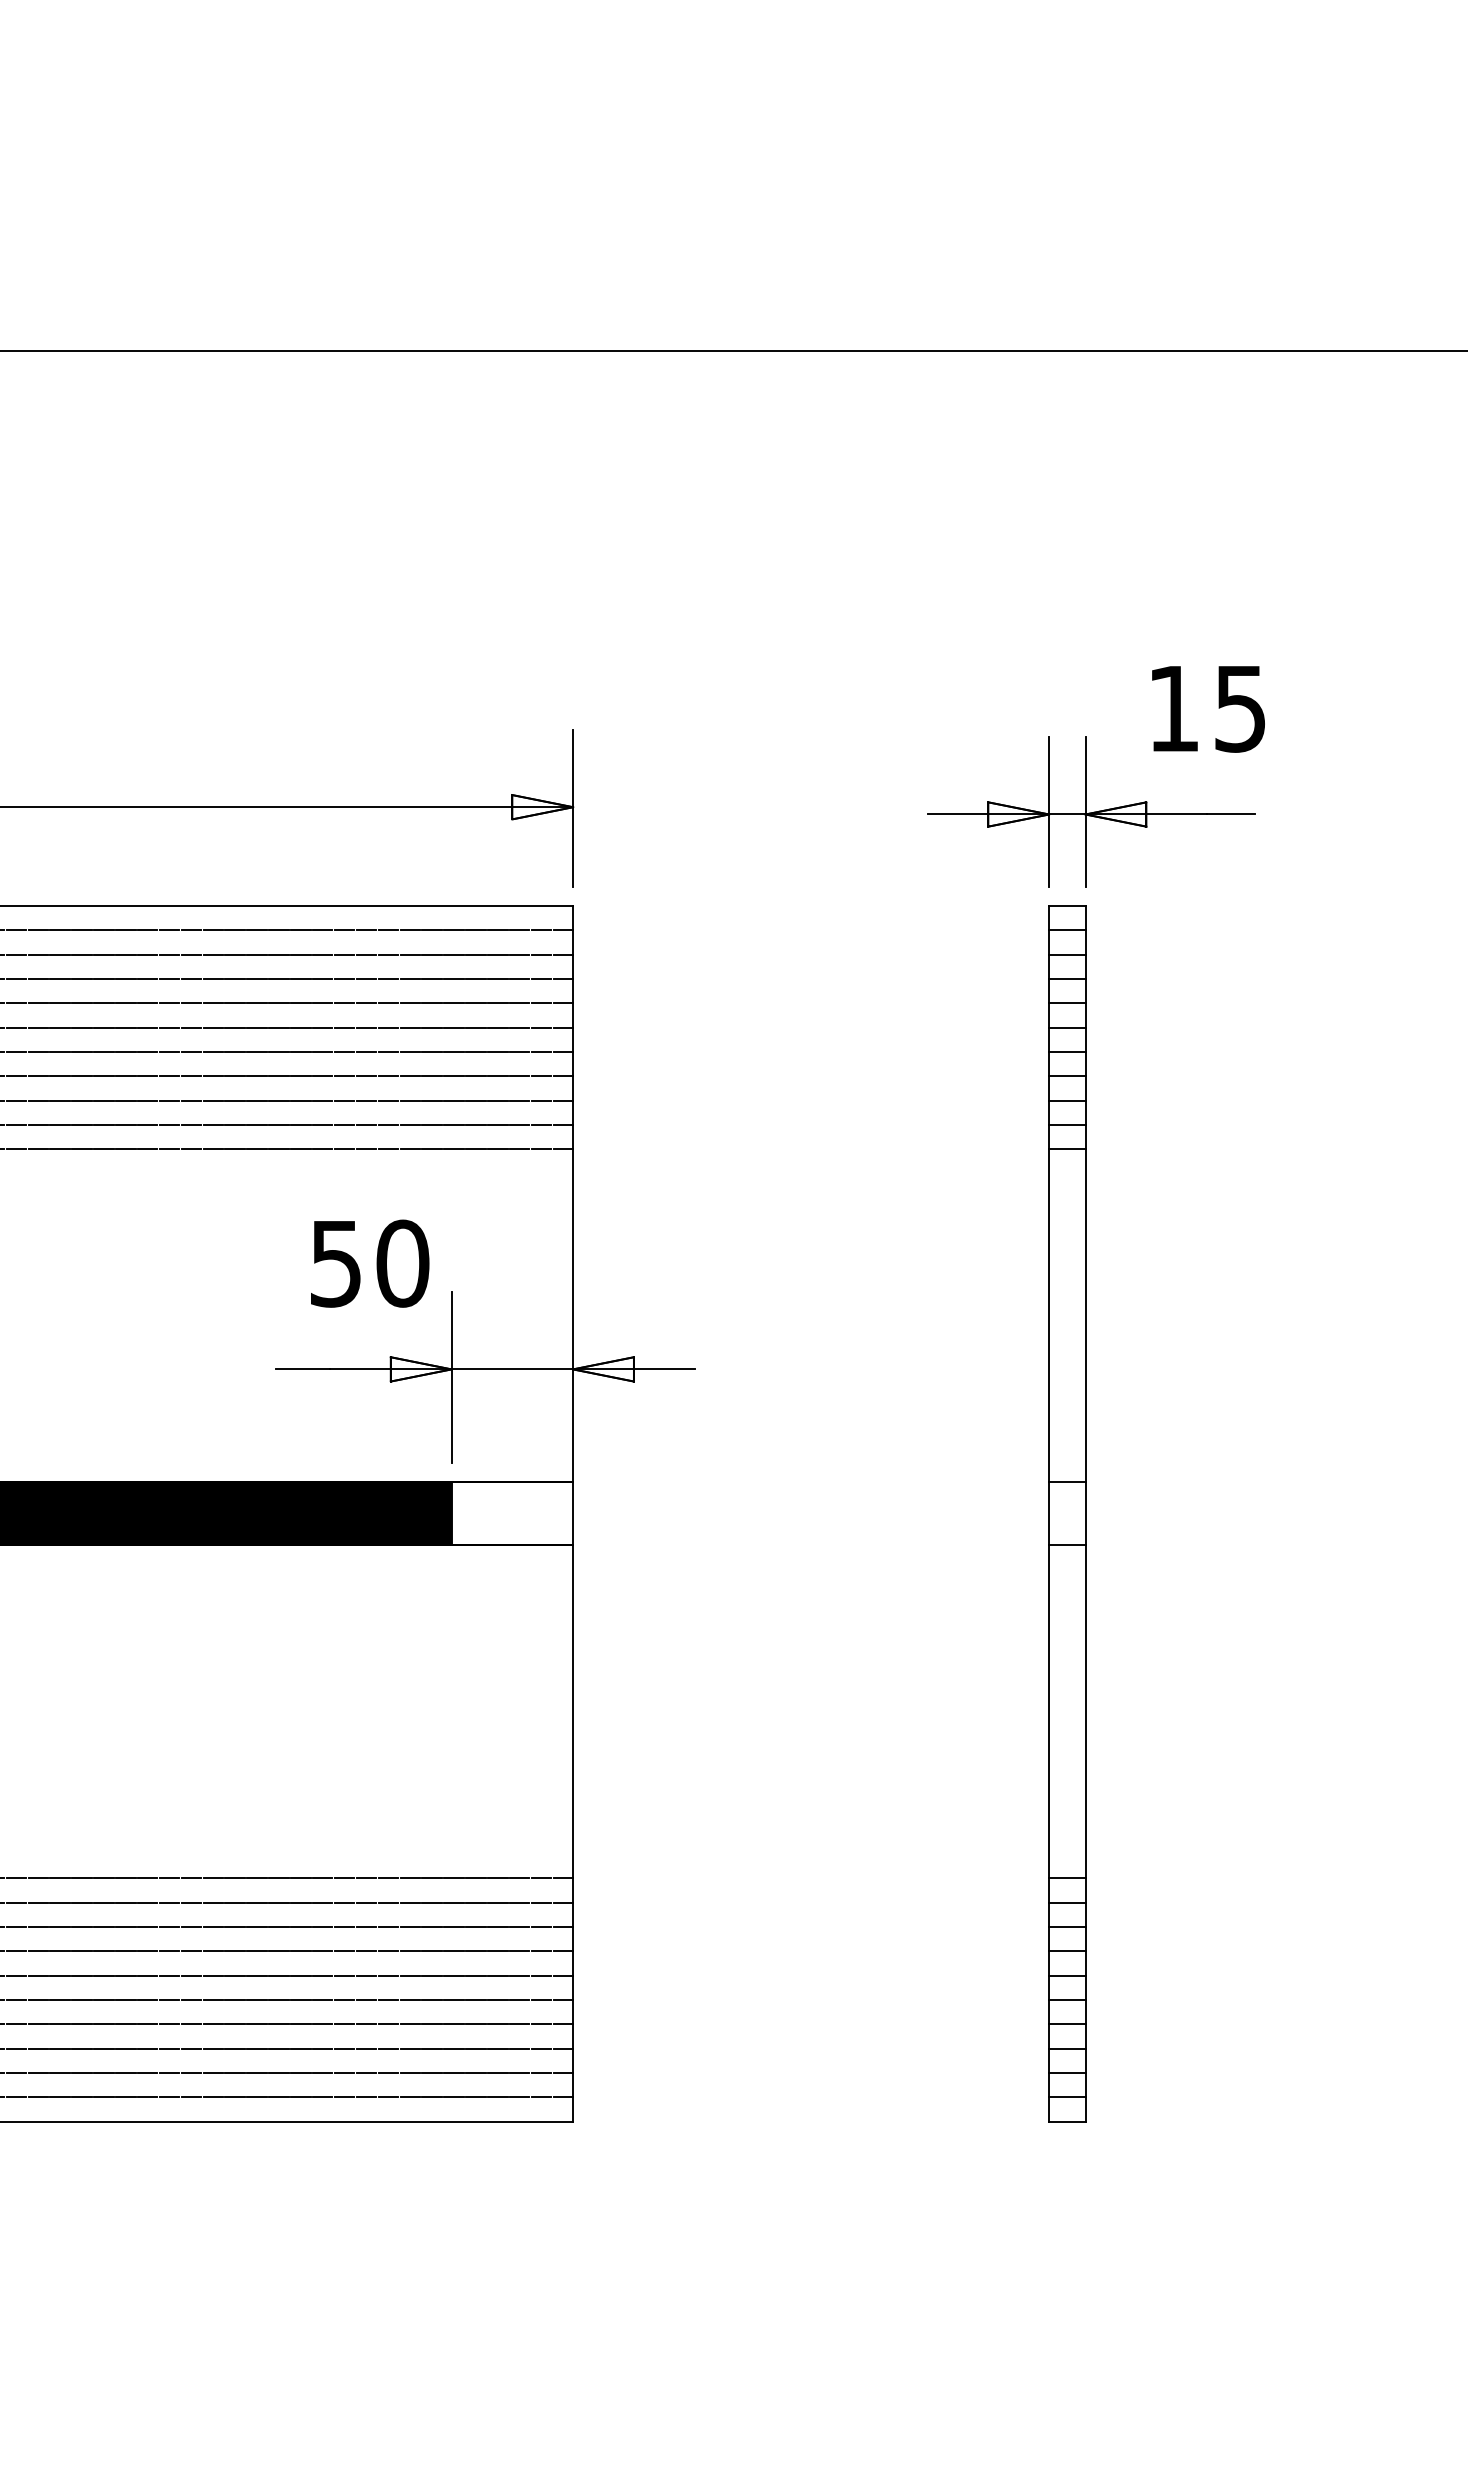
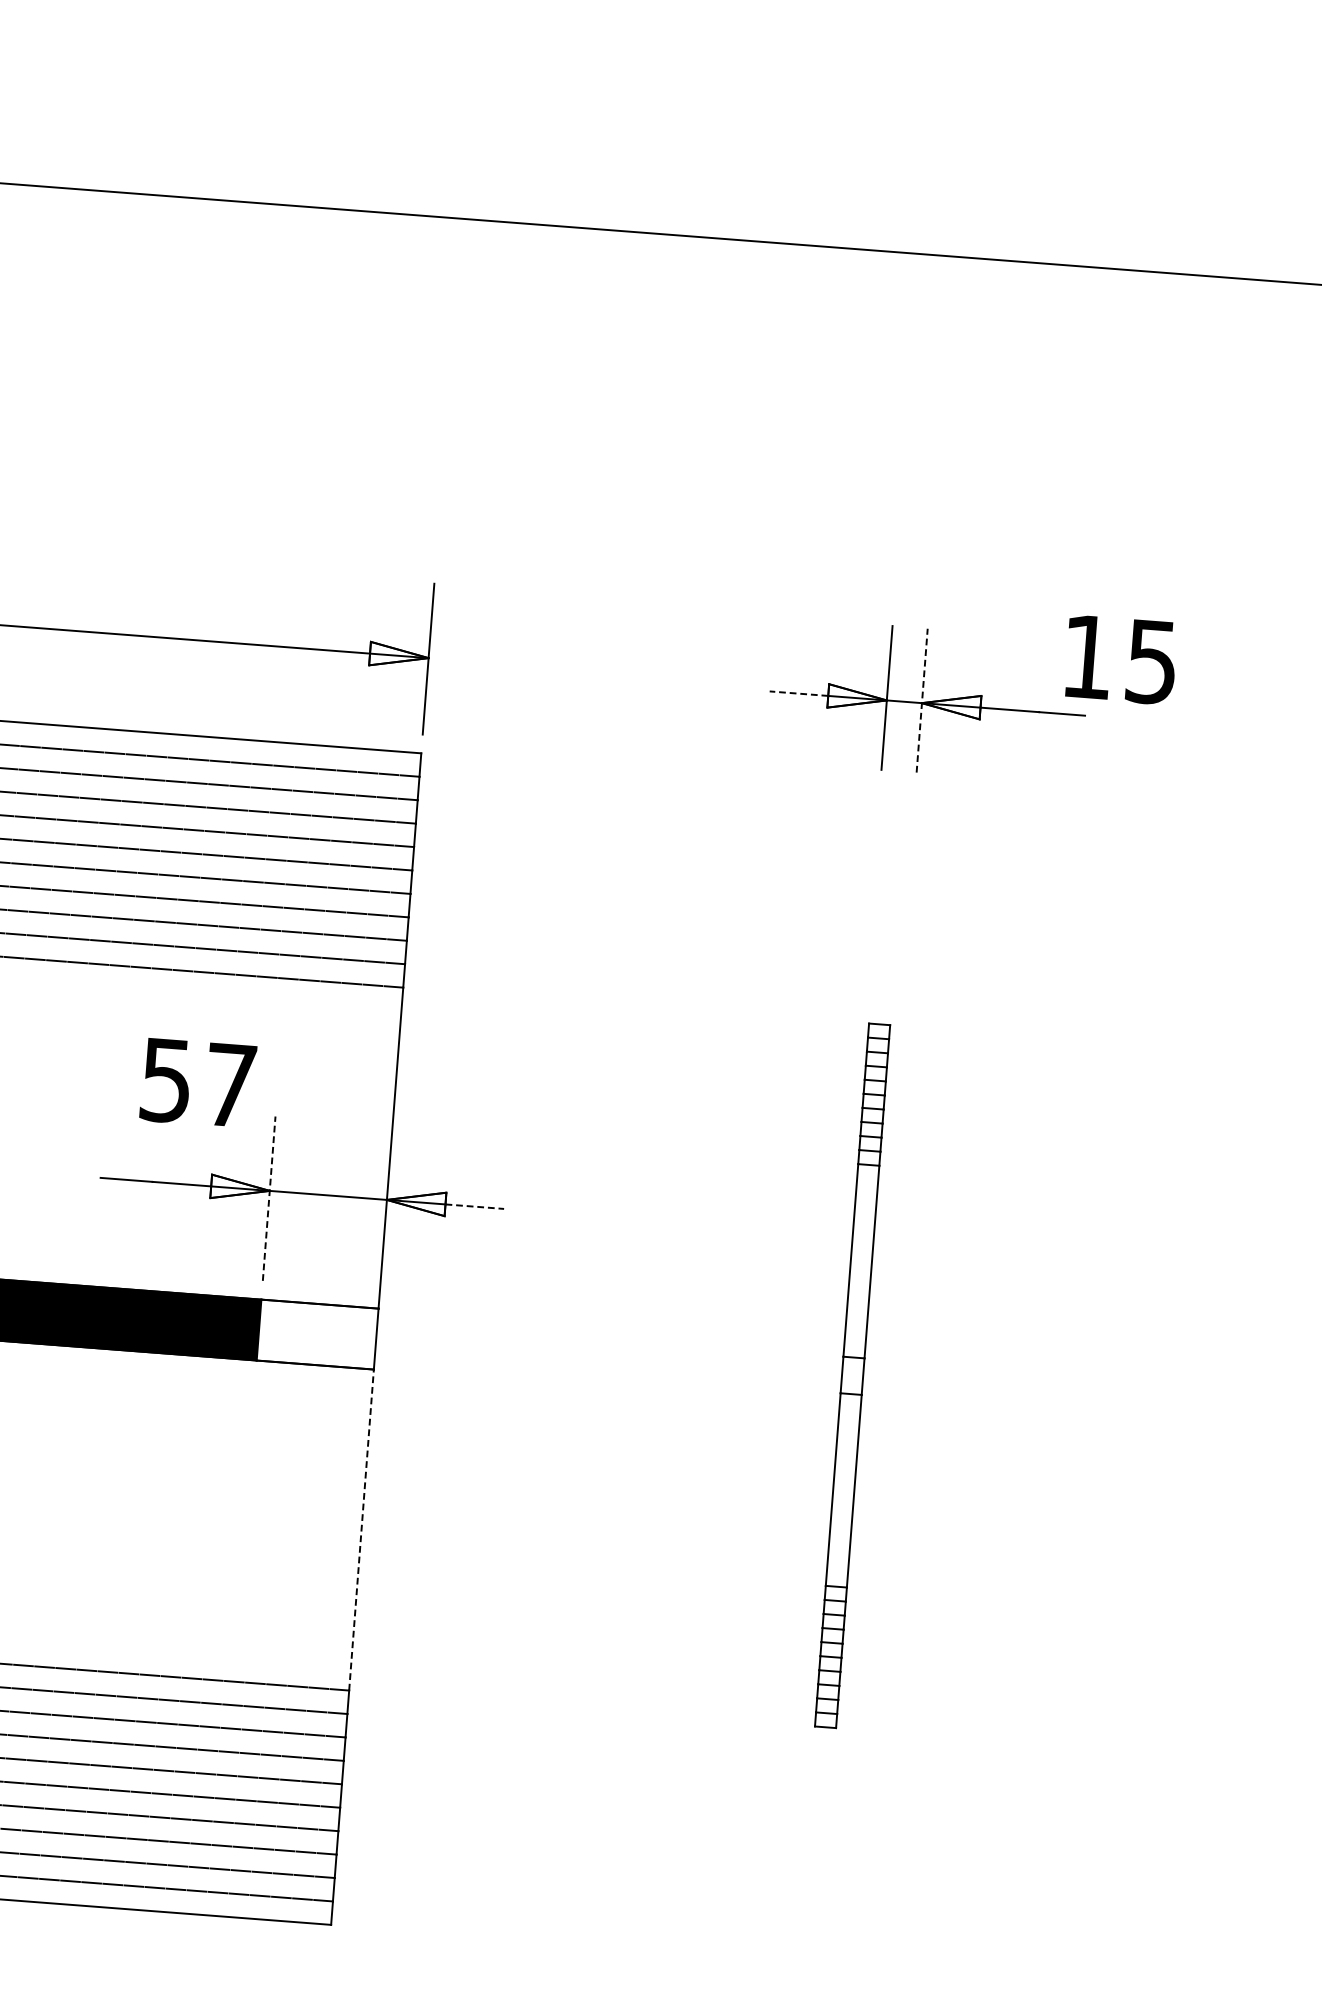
text: (1208, 709) -> (1120, 660), moved
line: (1085, 811) -> (922, 700), solid -> dashed
line: (957, 814) -> (798, 693), solid -> dashed
text: (402, 1263) -> (230, 1085), 50 -> 57
line: (664, 1369) -> (474, 1206), solid -> dashed
line: (451, 1376) -> (269, 1197), solid -> dashed
part: (1067, 1513) -> (852, 1375), size x0.6
line: (573, 1711) -> (361, 1529), solid -> dashed

